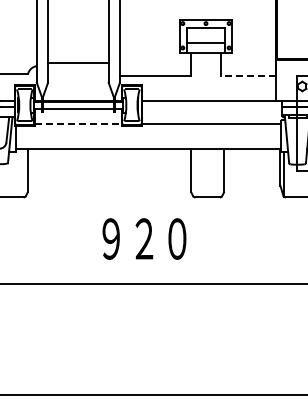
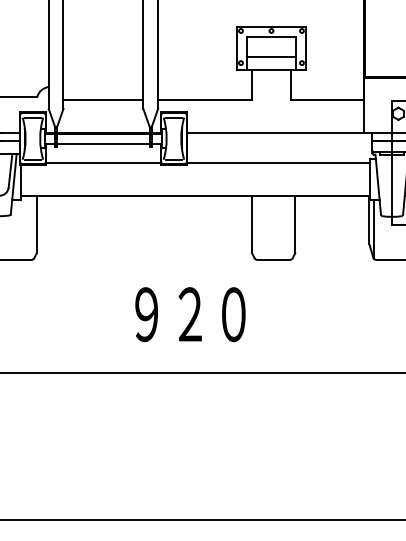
line: (78, 63) -> (103, 100), moved
line: (248, 76) -> (327, 100), dashed -> solid
line: (78, 123) -> (103, 162), dashed -> solid

